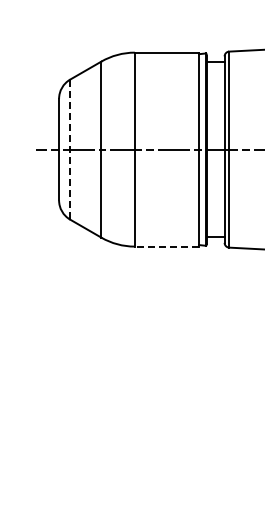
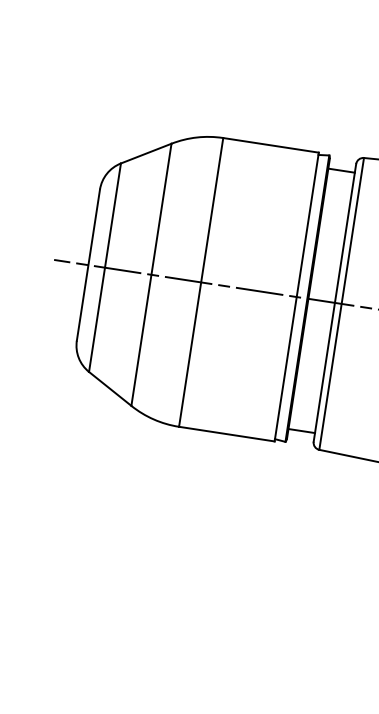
line: (70, 150) -> (105, 269), dashed -> solid
line: (166, 246) -> (226, 433), dashed -> solid

